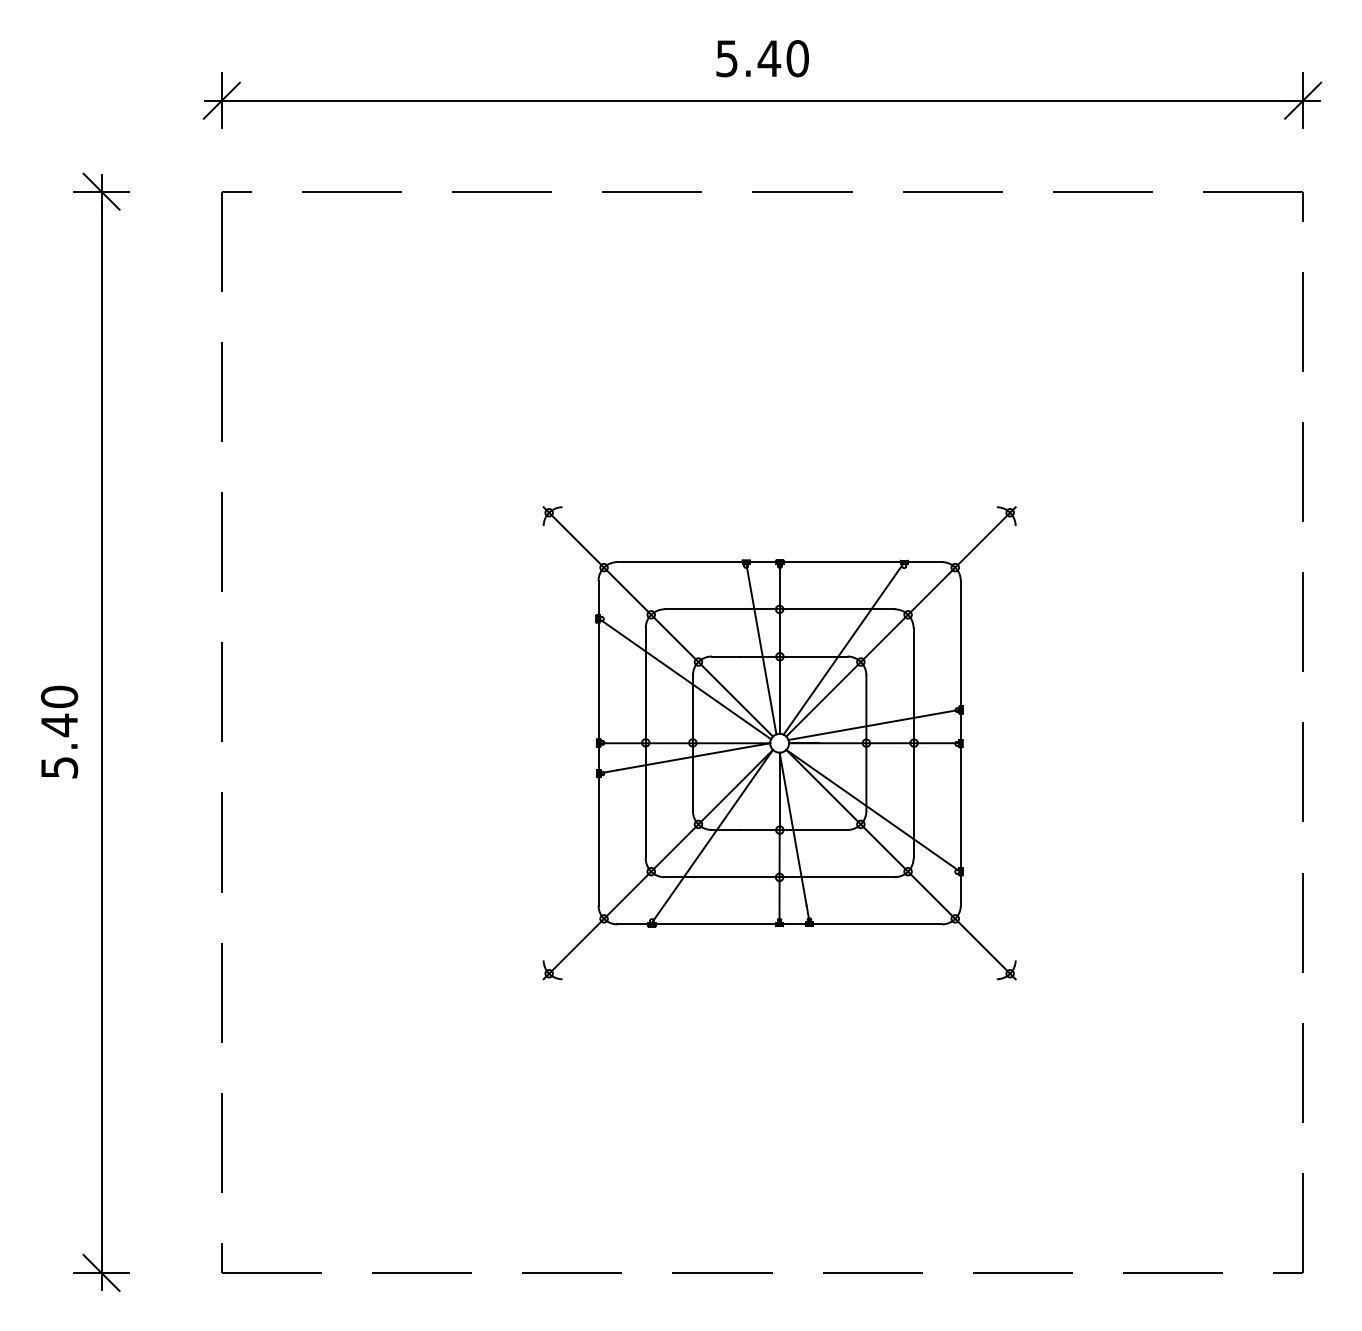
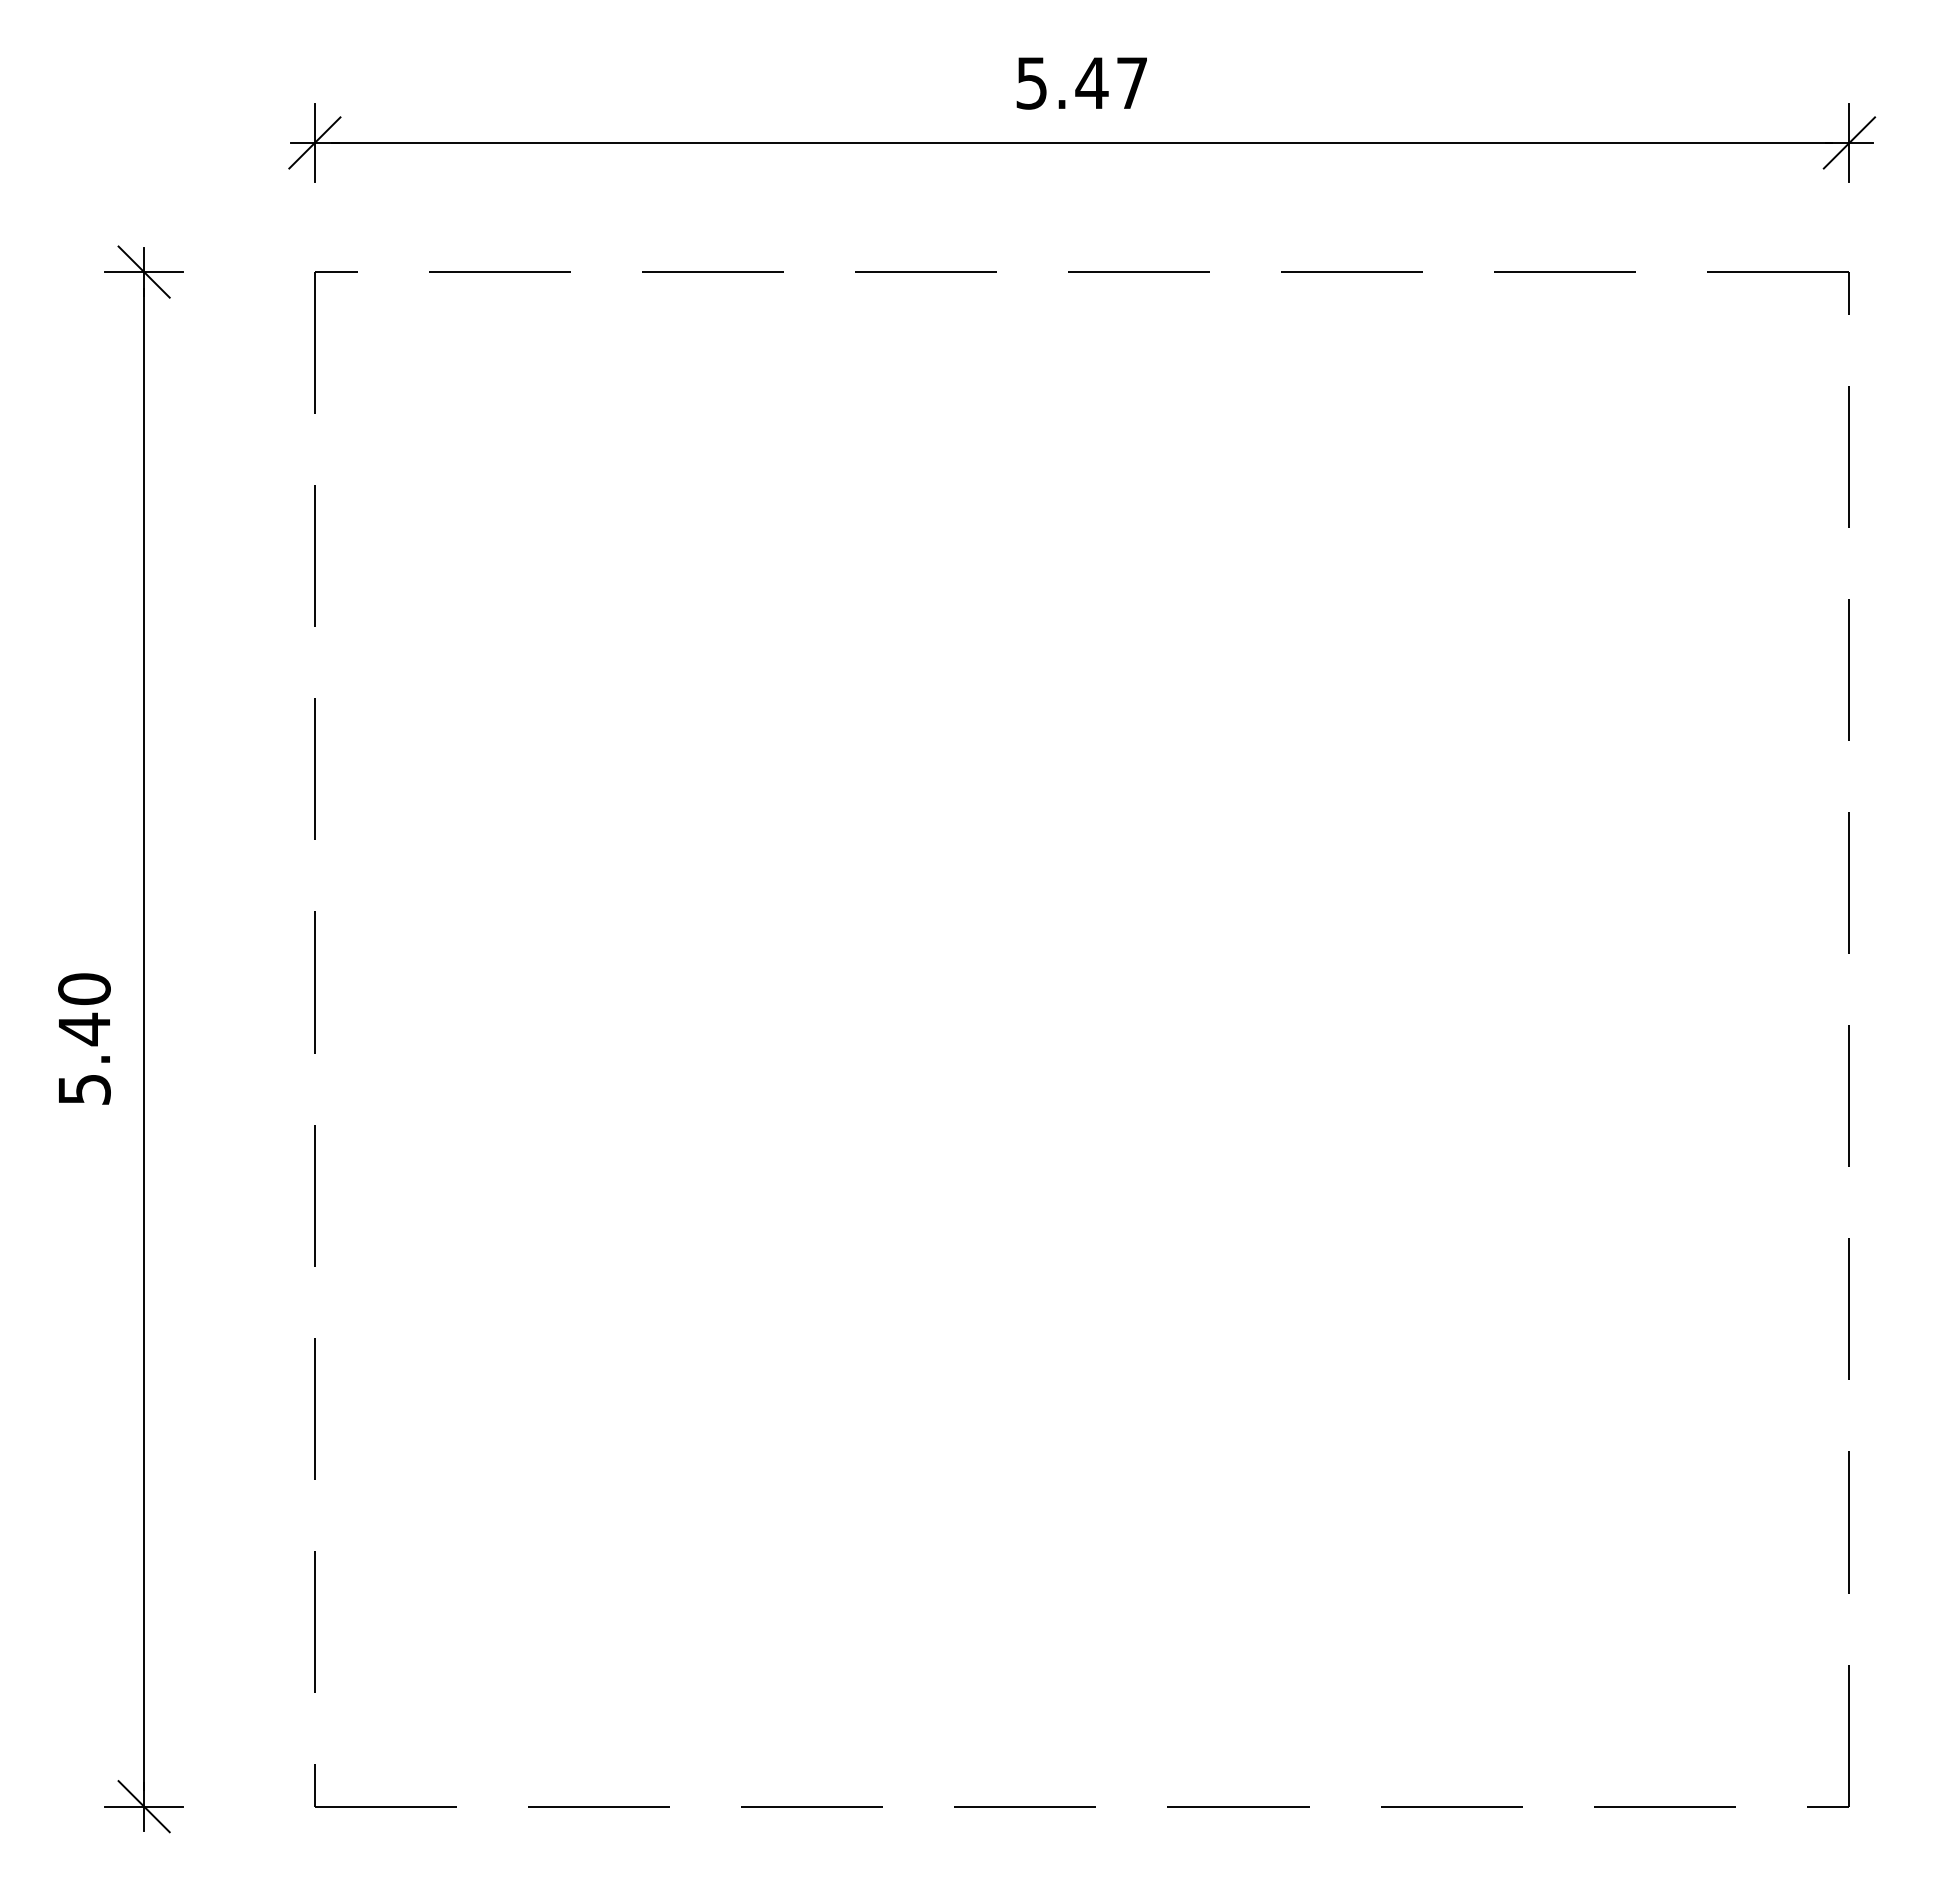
text: (797, 58) -> (1132, 82), 5.40 -> 5.47
part: (779, 743) -> (1106, 1054), removed

